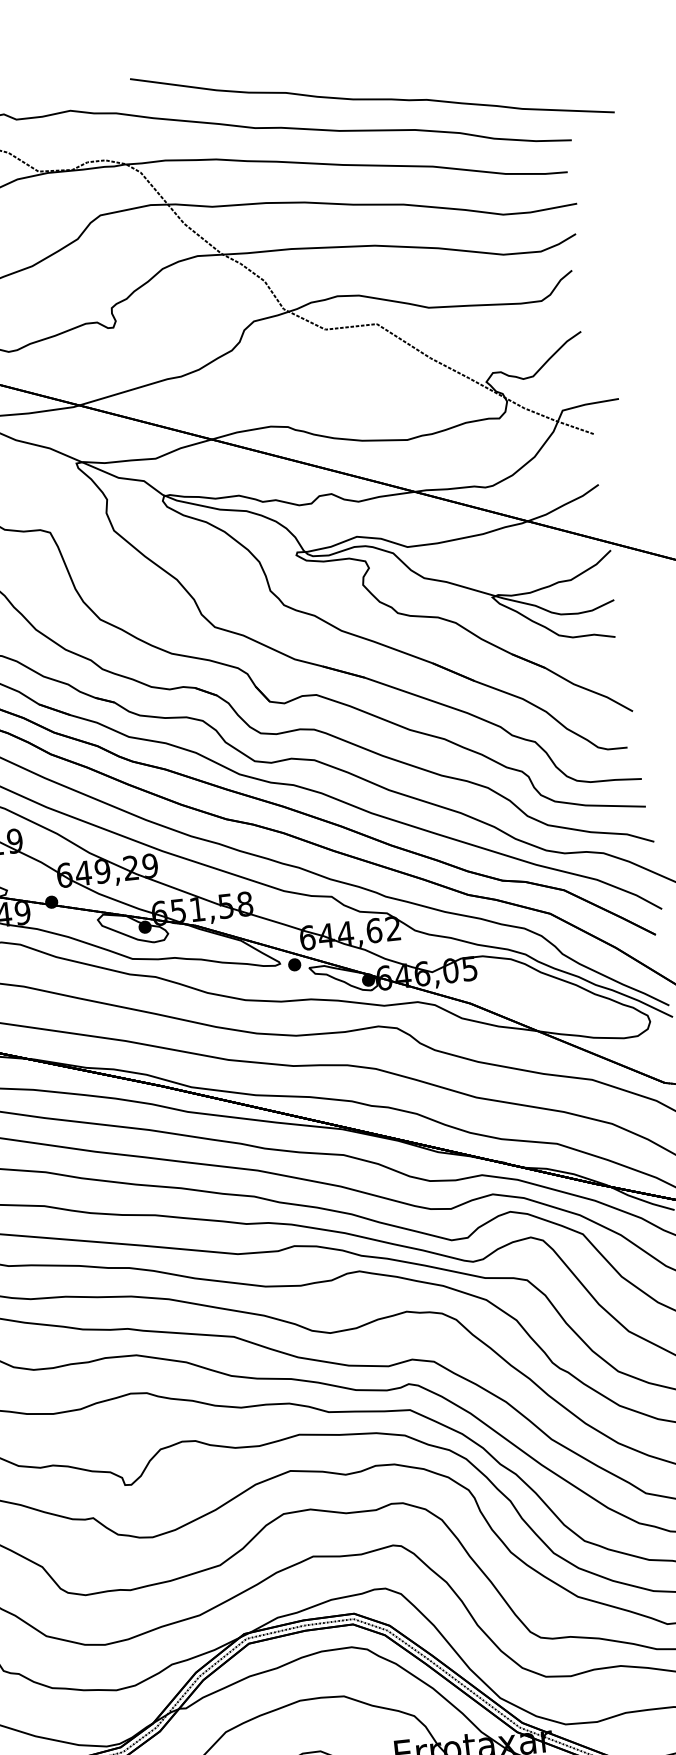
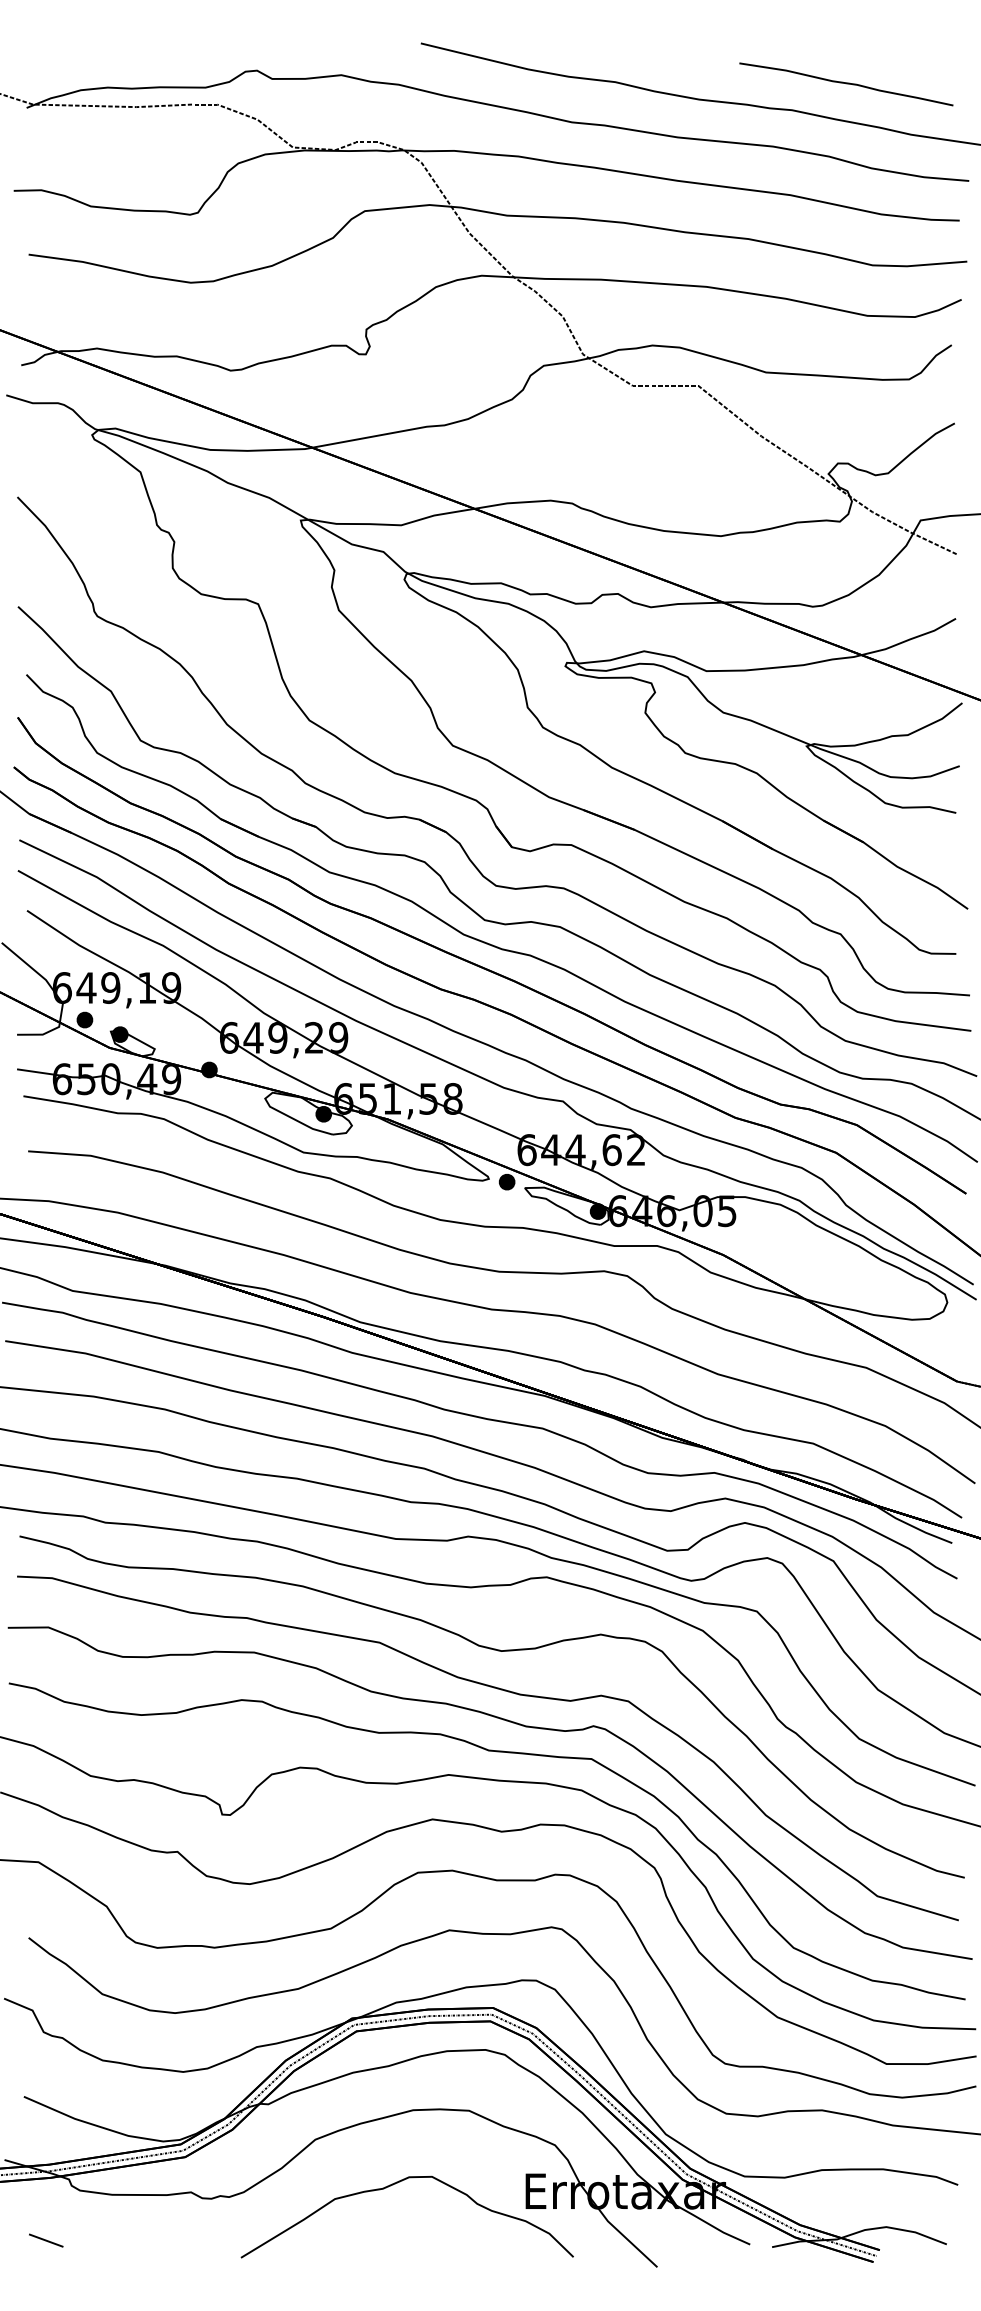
curve: (467, 75) -> (846, 84), added

